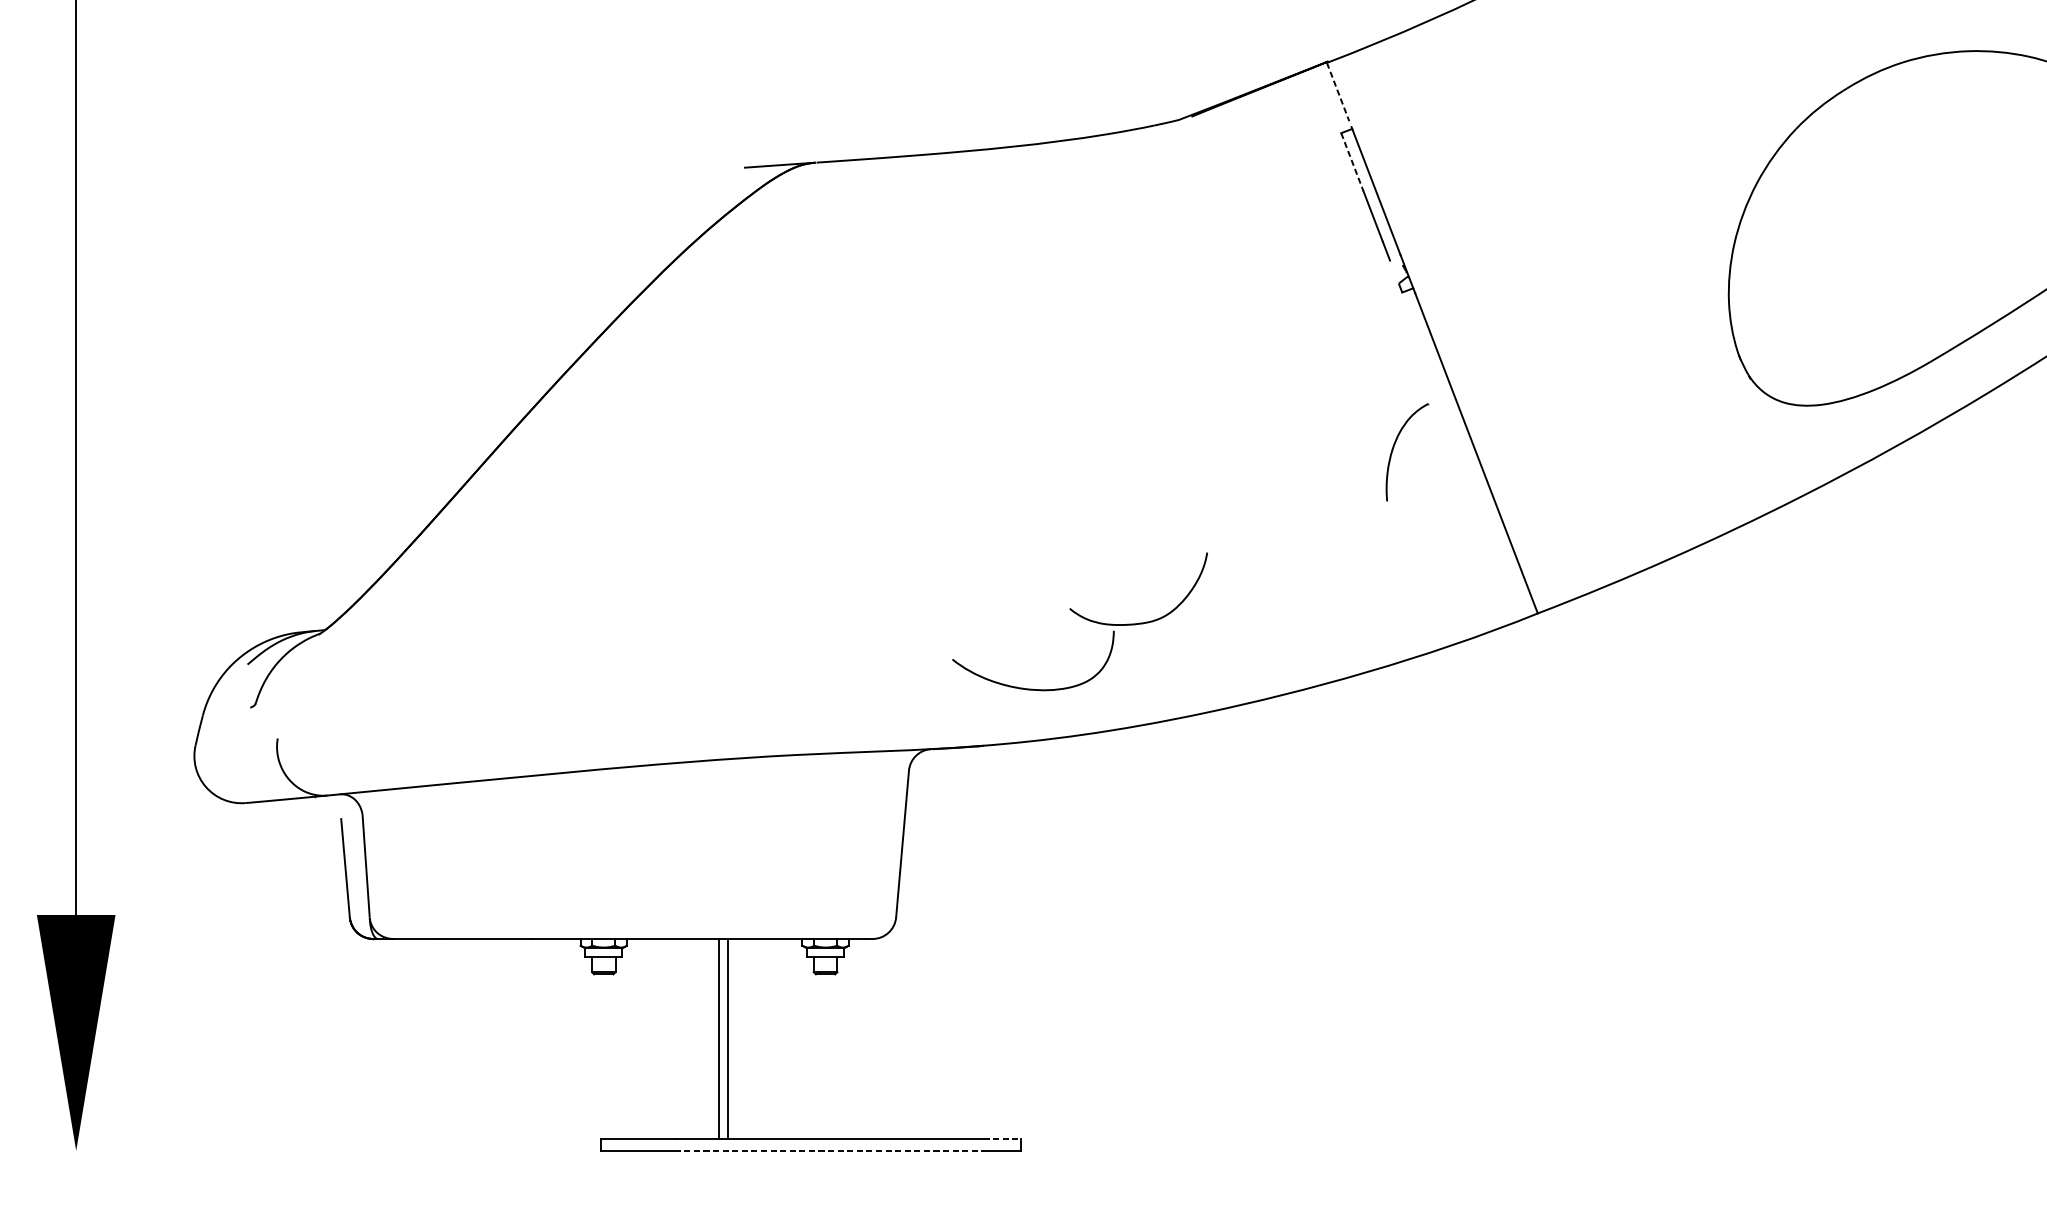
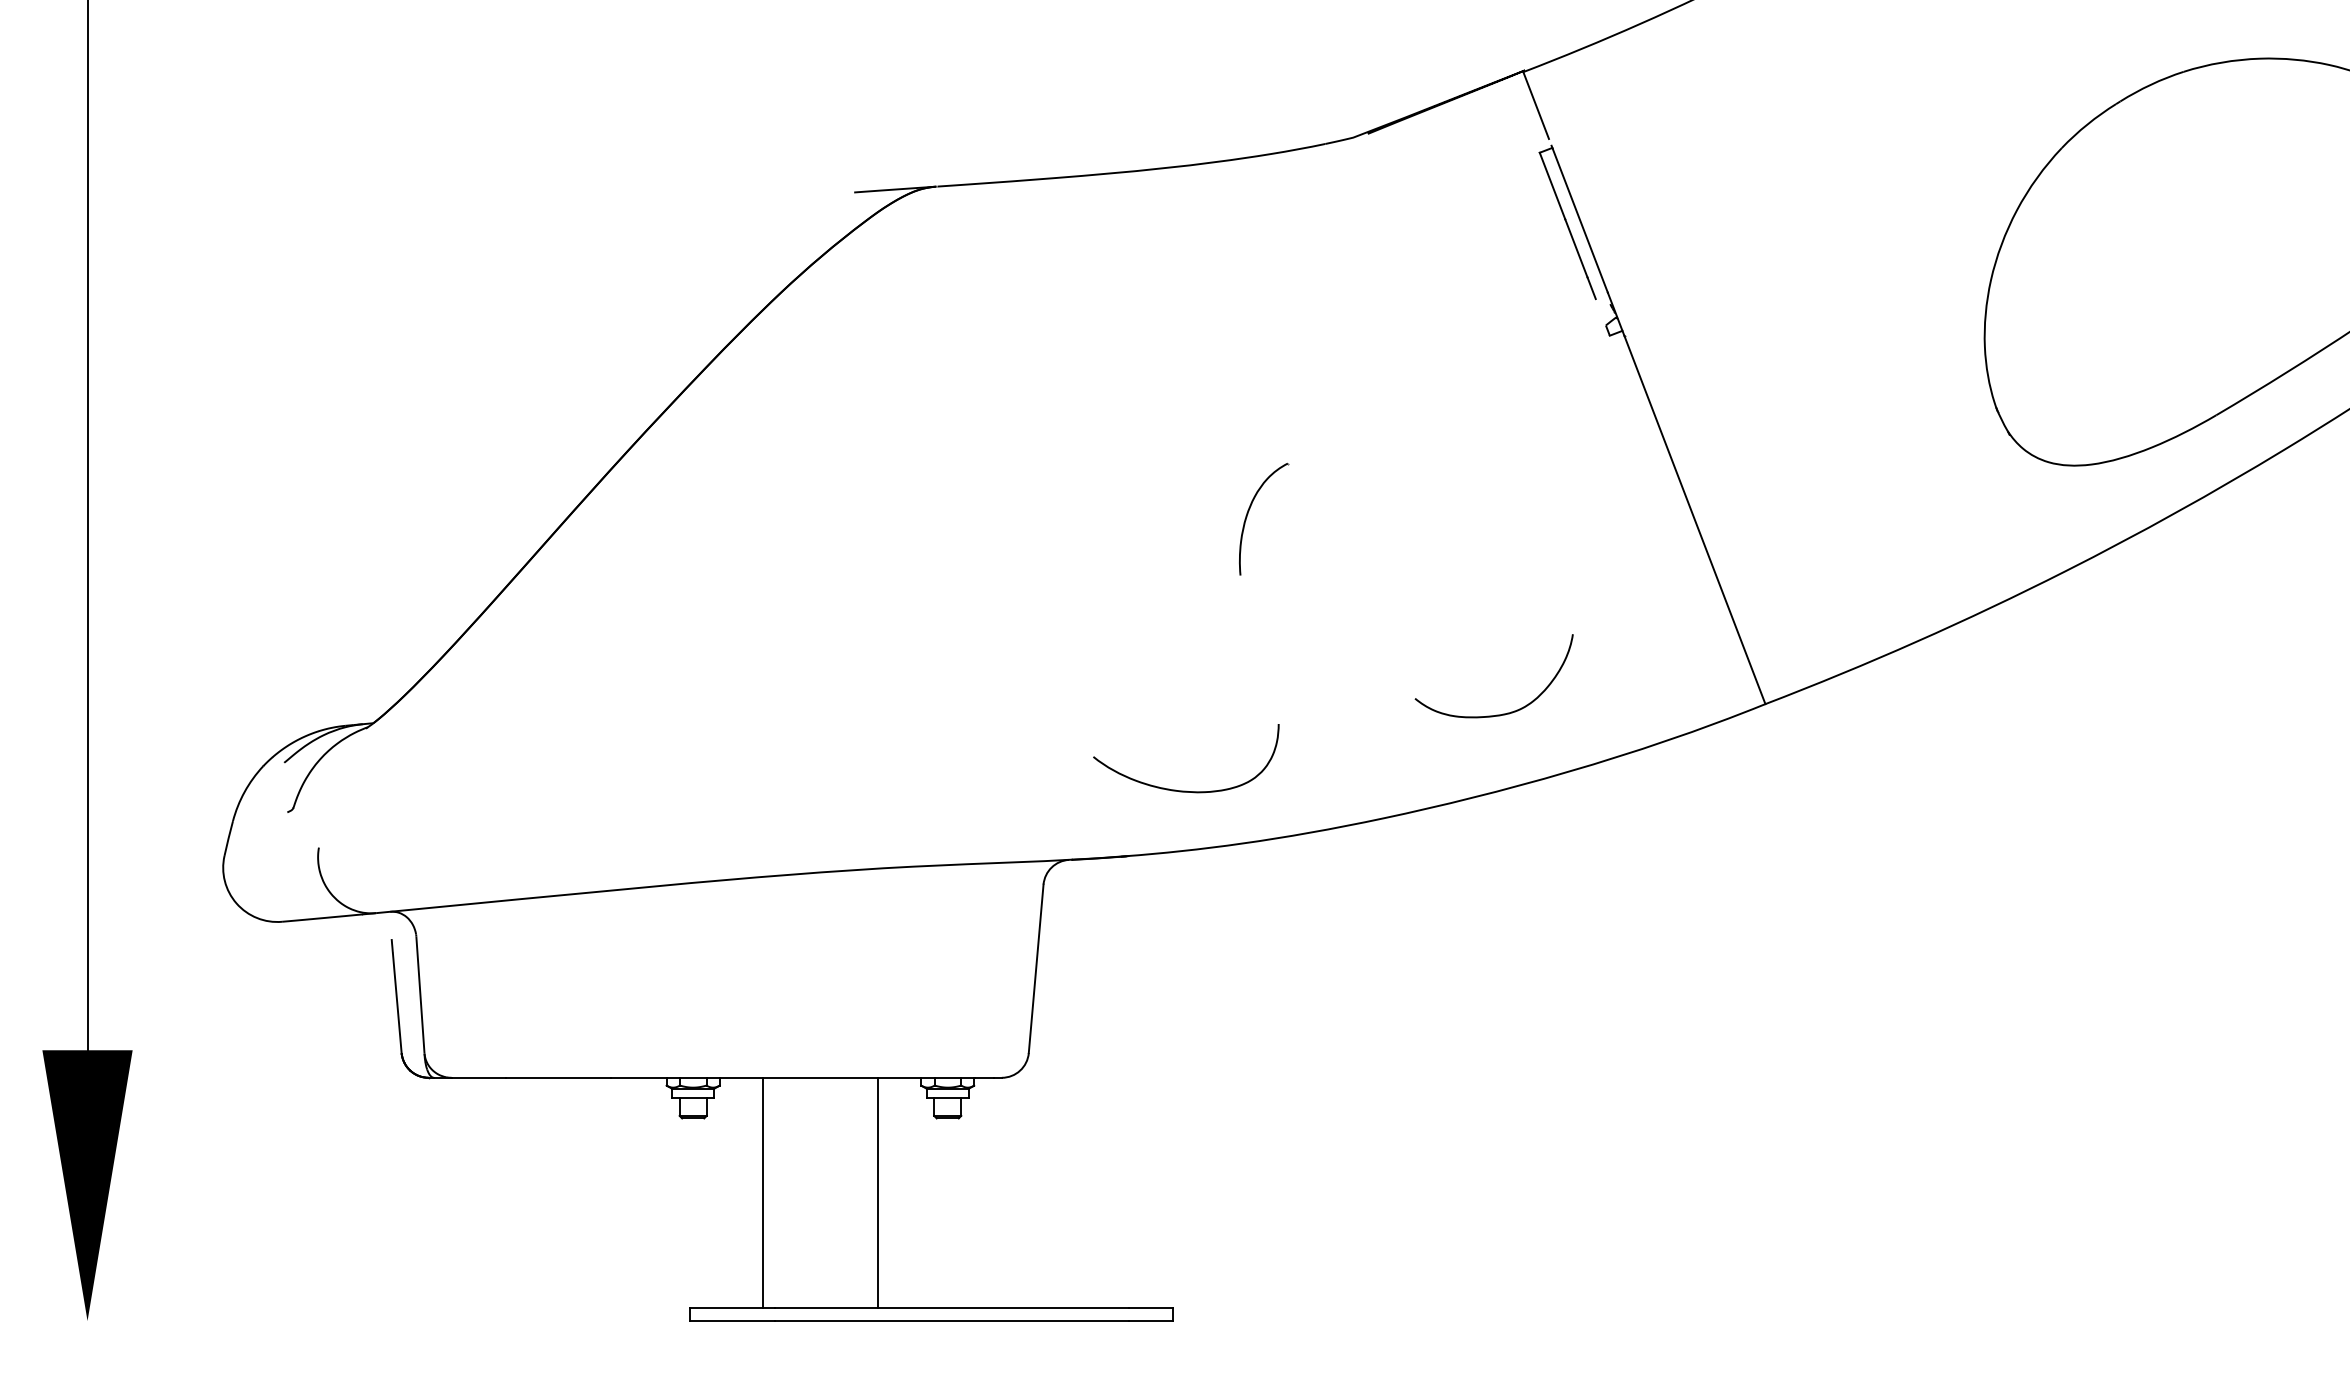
line: (1338, 92) -> (1536, 105), dashed -> solid
line: (1352, 162) -> (1552, 186), dashed -> solid
part: (1394, 448) -> (1248, 514), moved
curve: (1145, 621) -> (1502, 713), moved
line: (719, 1038) -> (877, 1192), moved
line: (728, 1038) -> (763, 1192), moved
line: (1002, 1139) -> (1150, 1307), dashed -> solid
line: (829, 1151) -> (952, 1321), dashed -> solid

